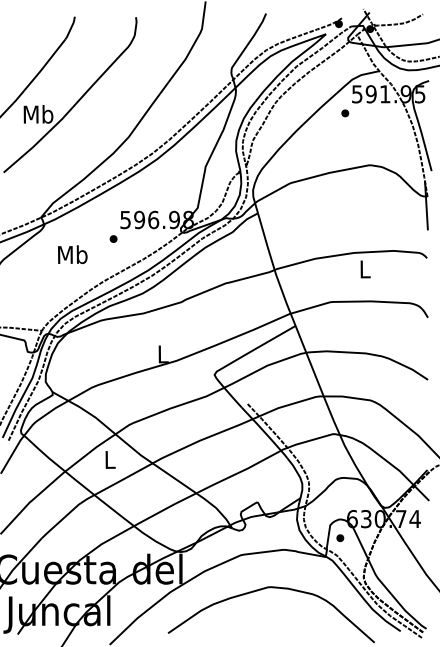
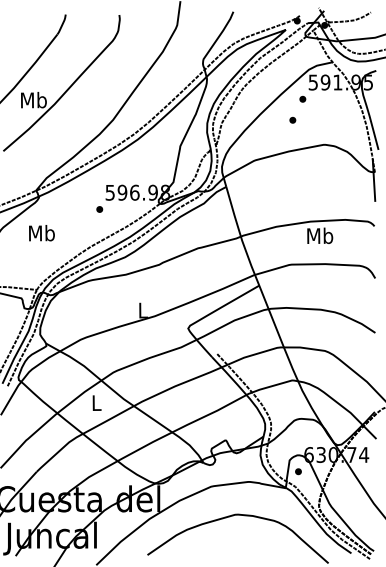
part: (333, 136) -> (292, 119), added
text: (72, 255) -> (41, 233), moved
text: (365, 268) -> (320, 235), L -> Mb

